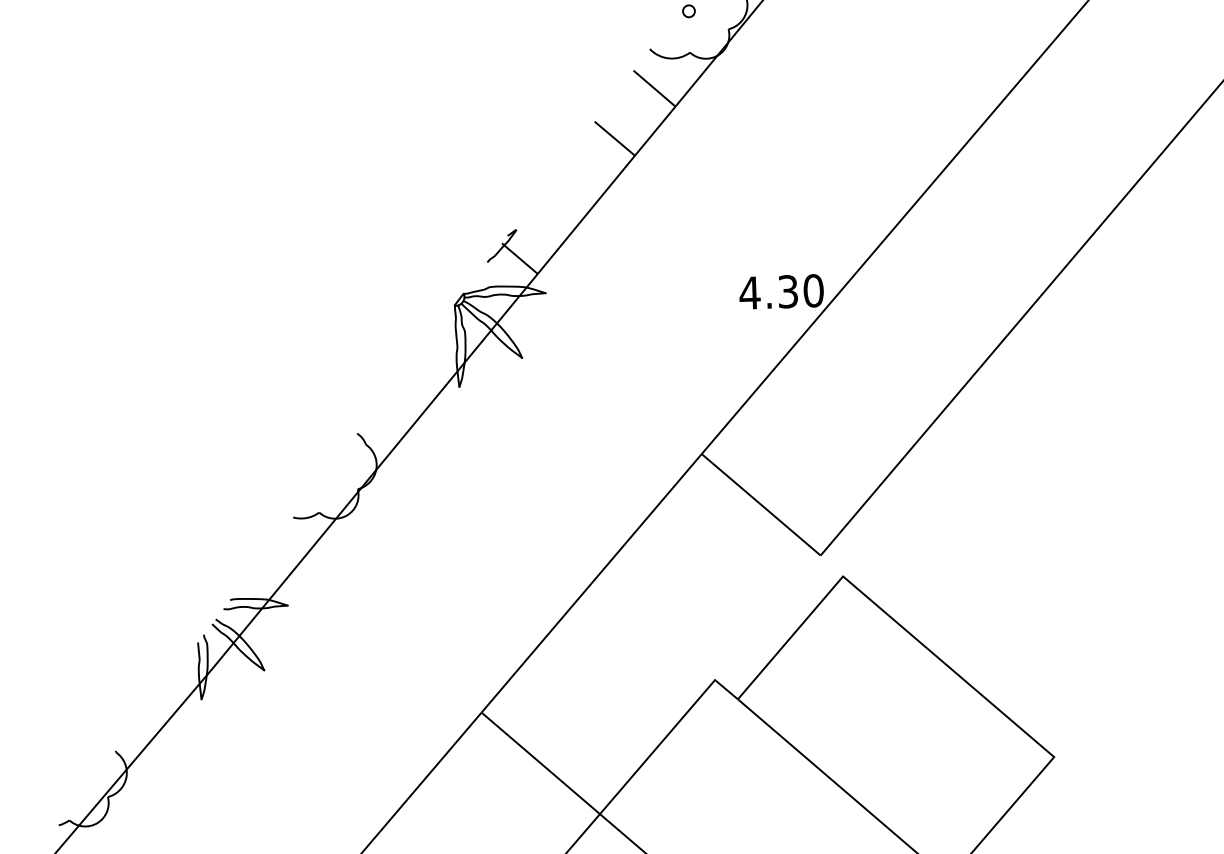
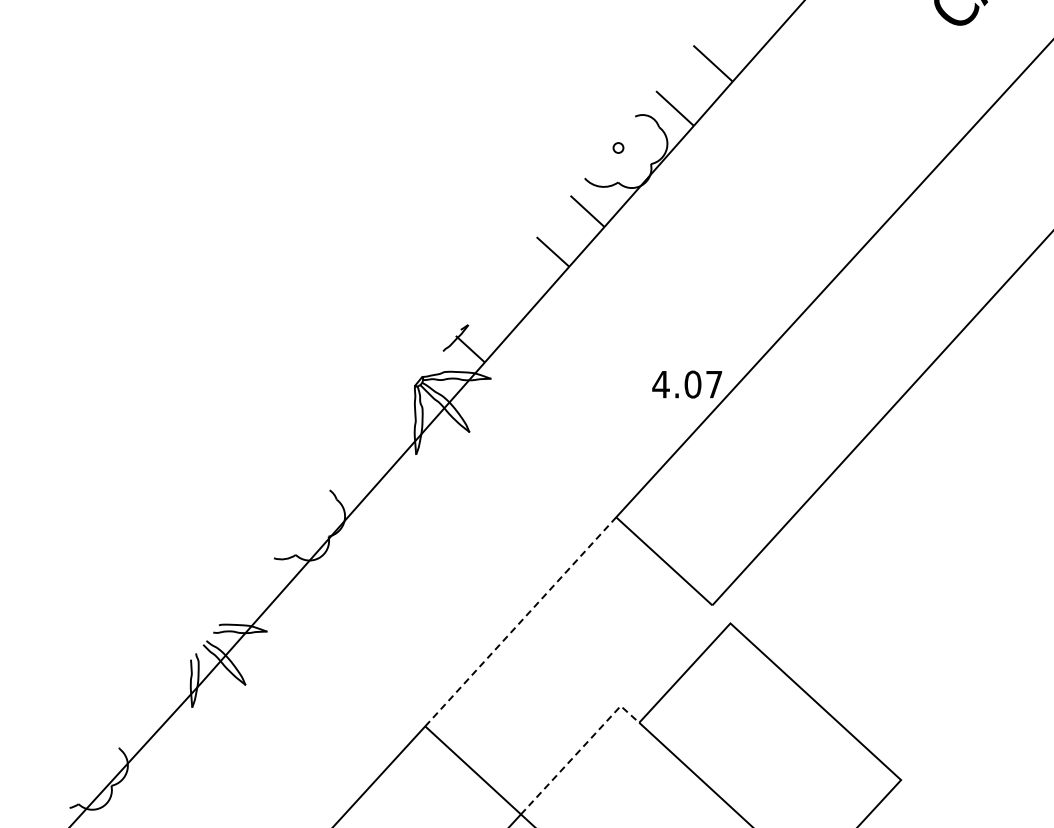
text: (800, 291) -> (703, 384), 4.30 -> 4.07
line: (591, 582) -> (520, 621), solid -> dashed
line: (667, 735) -> (579, 750), solid -> dashed

